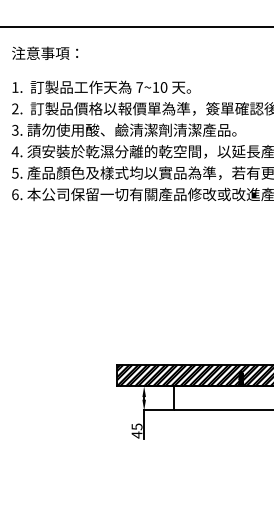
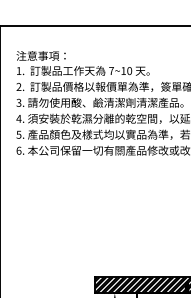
text: (45, 52) -> (41, 55), moved

